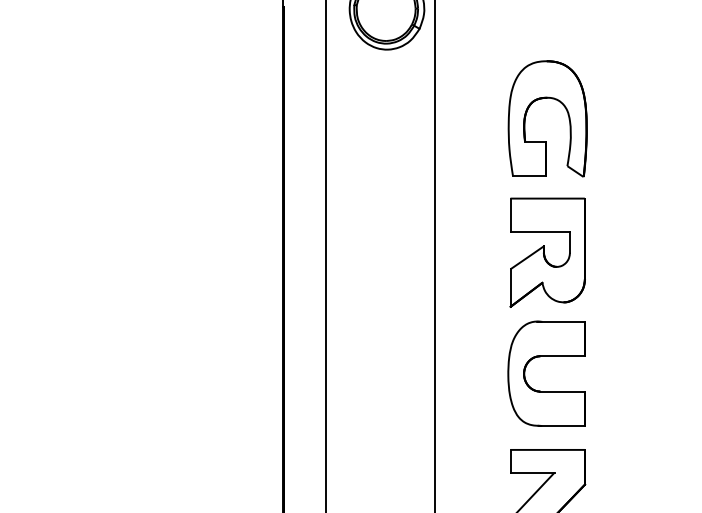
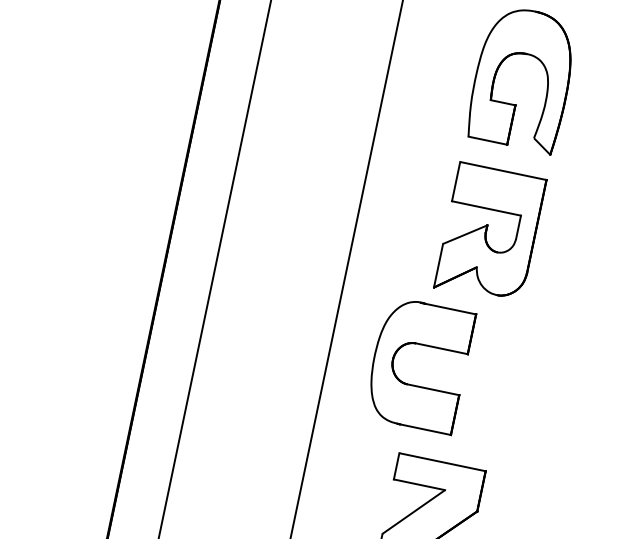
part: (546, 356) -> (423, 345), moved

